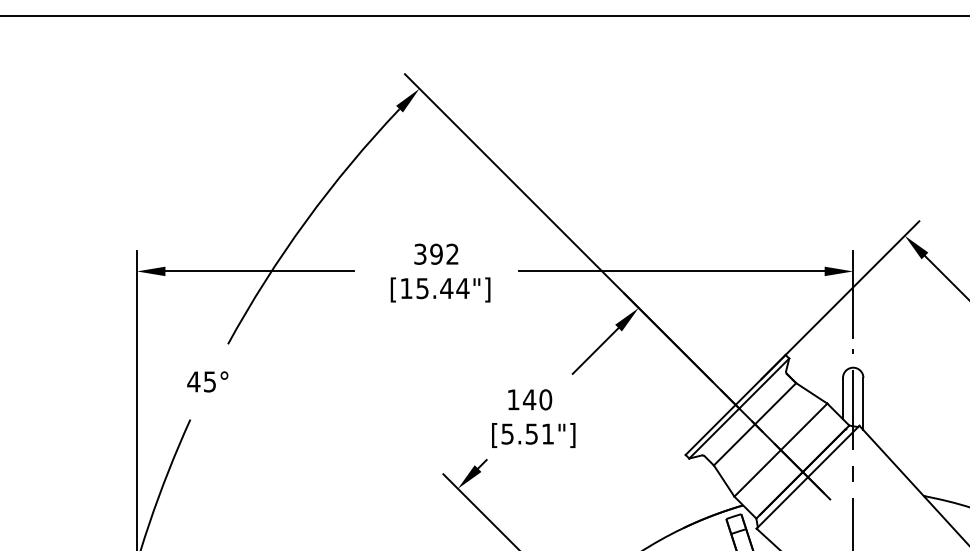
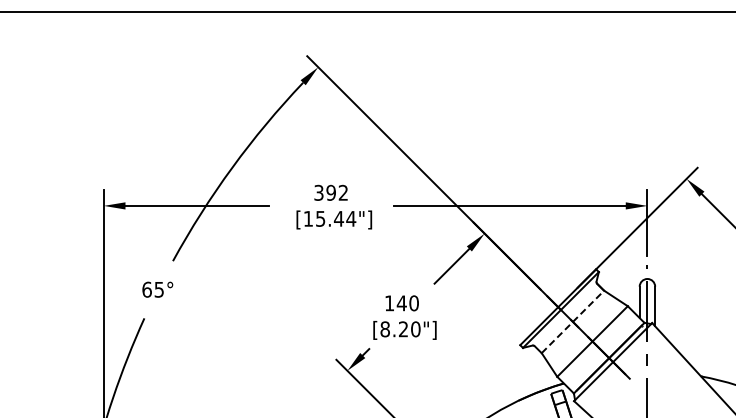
text: (194, 381) -> (147, 289), 45° -> 65°
line: (755, 423) -> (573, 321), solid -> dashed
text: (527, 434) -> (400, 329), [5.51"] -> [8.20"]

